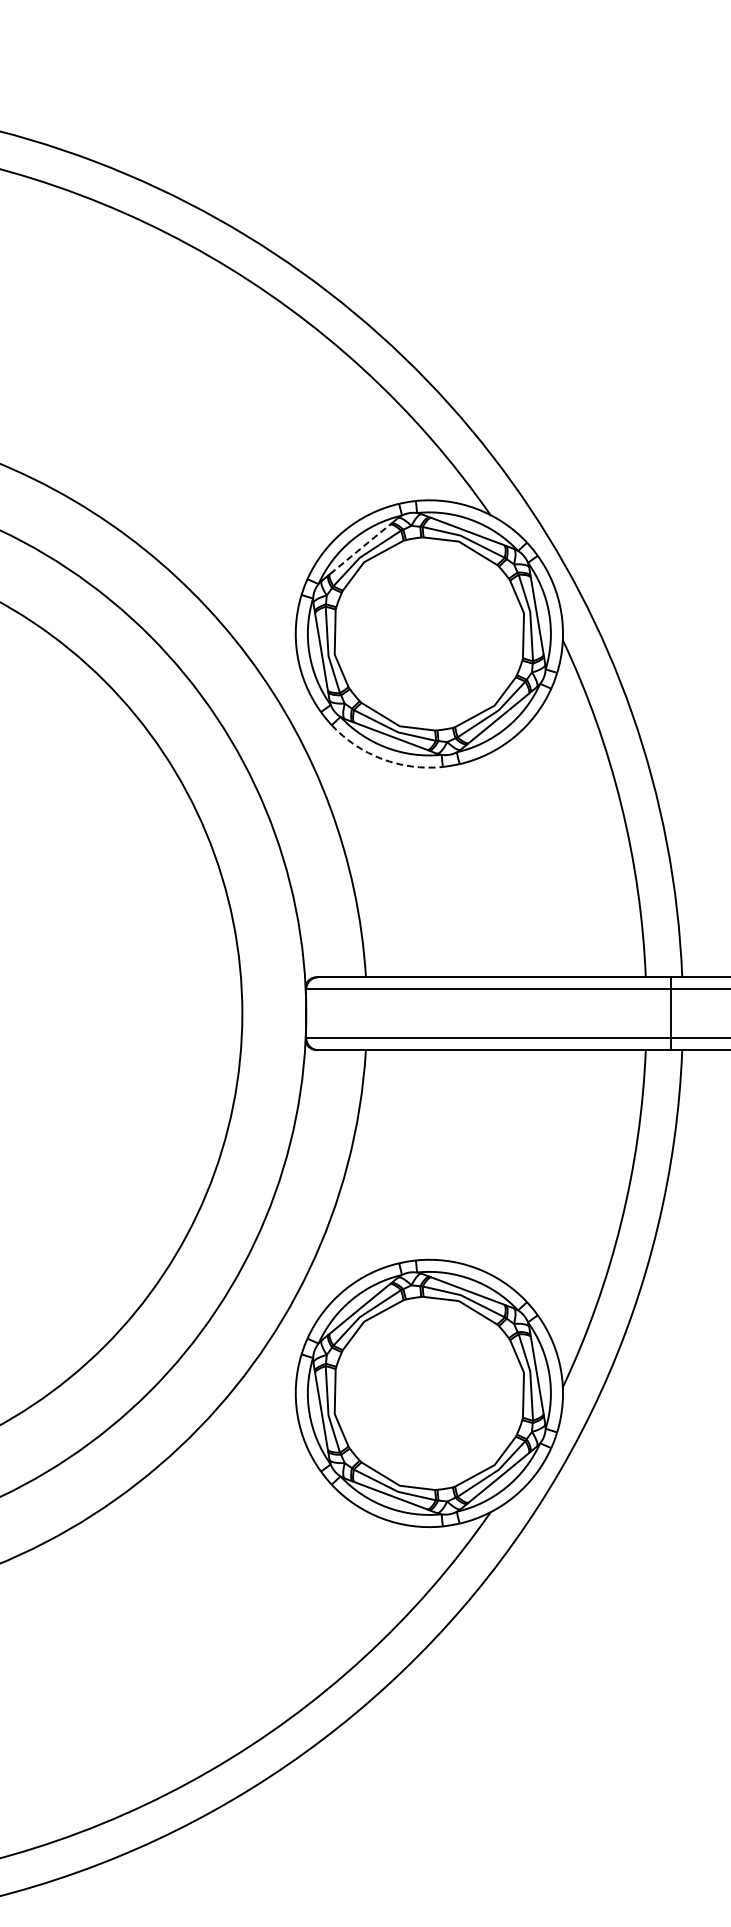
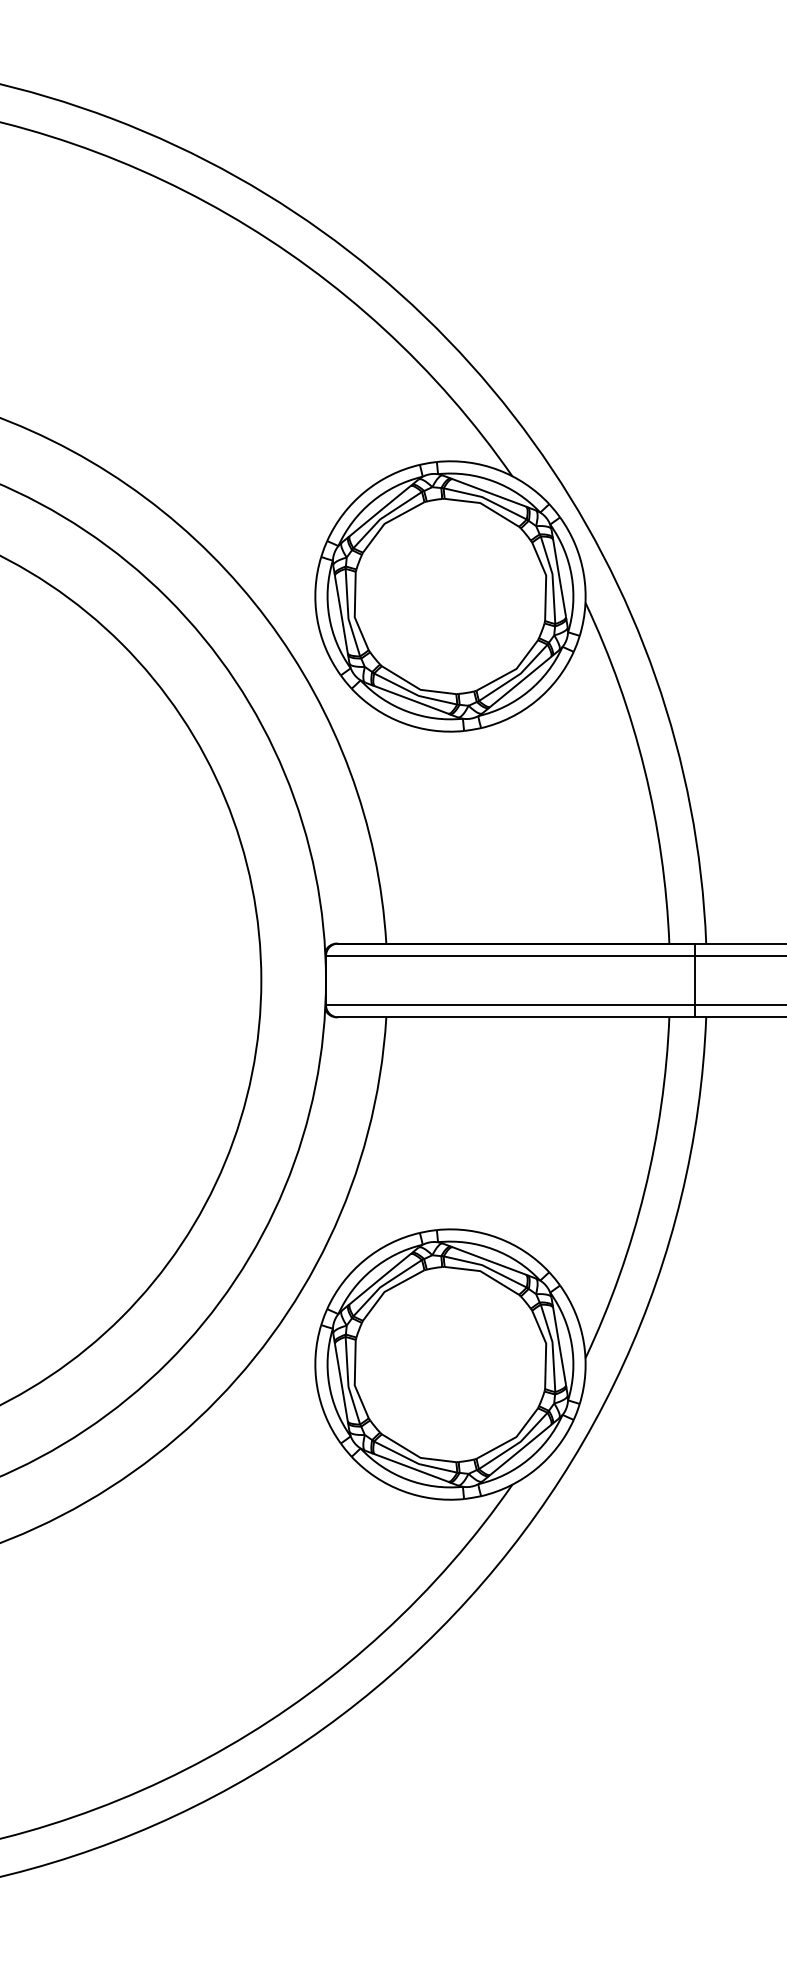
line: (360, 548) -> (380, 510), dashed -> solid
line: (381, 759) -> (402, 723), dashed -> solid

